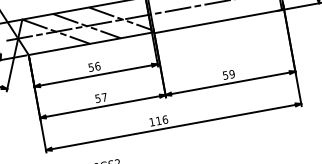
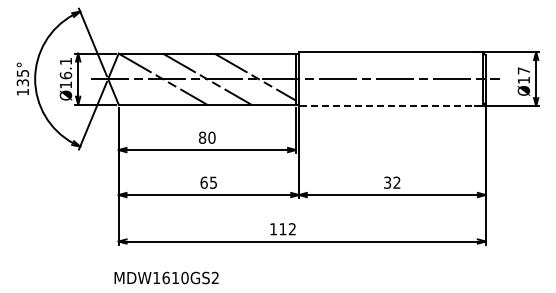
line: (218, 22) -> (390, 106), solid -> dashed
text: (93, 66) -> (206, 137), 56 -> 80
text: (228, 74) -> (392, 182), 59 -> 32
text: (101, 97) -> (208, 182), 57 -> 65
text: (165, 119) -> (292, 229), 116 -> 112

